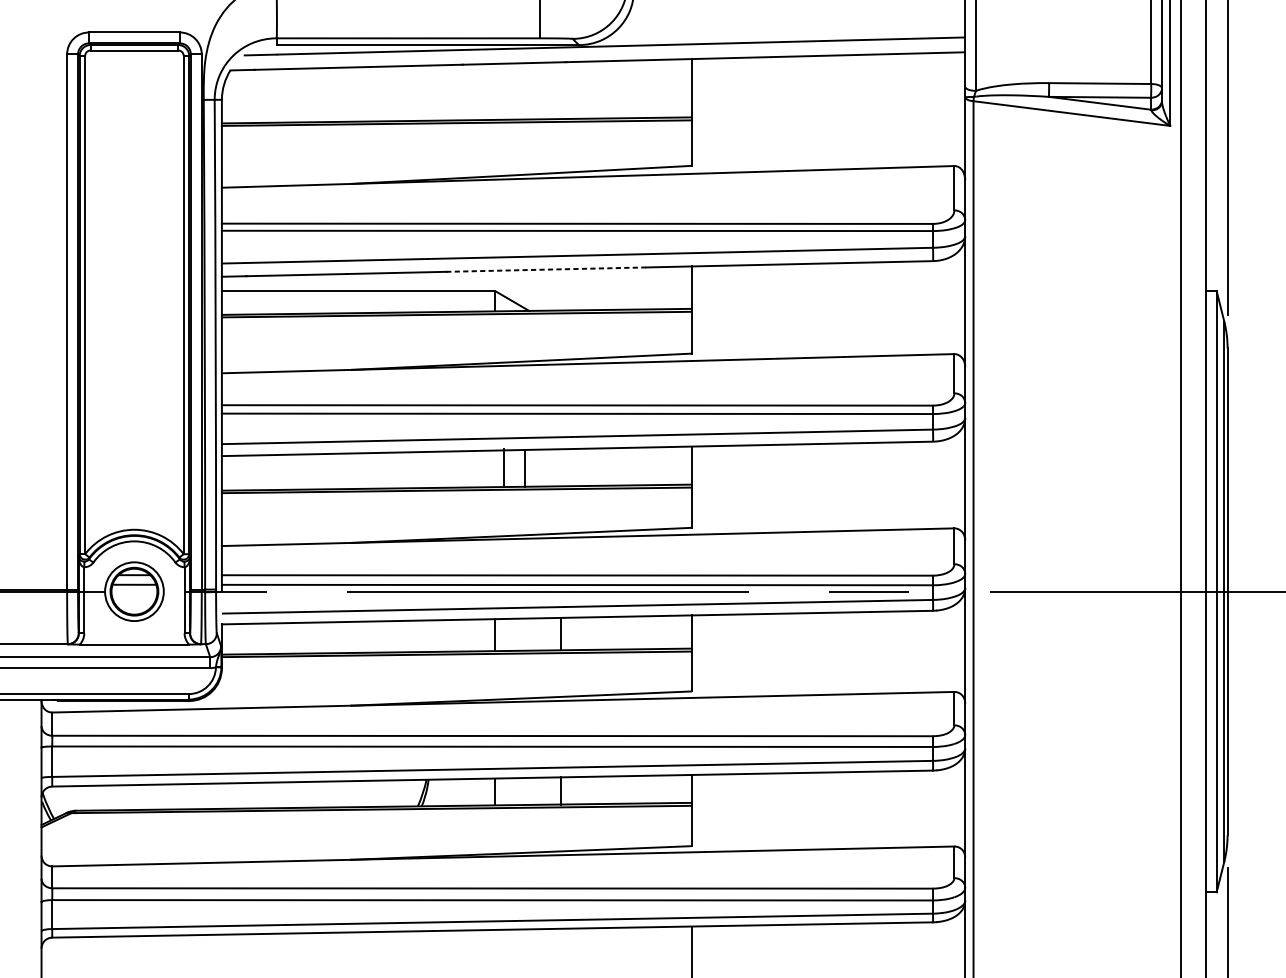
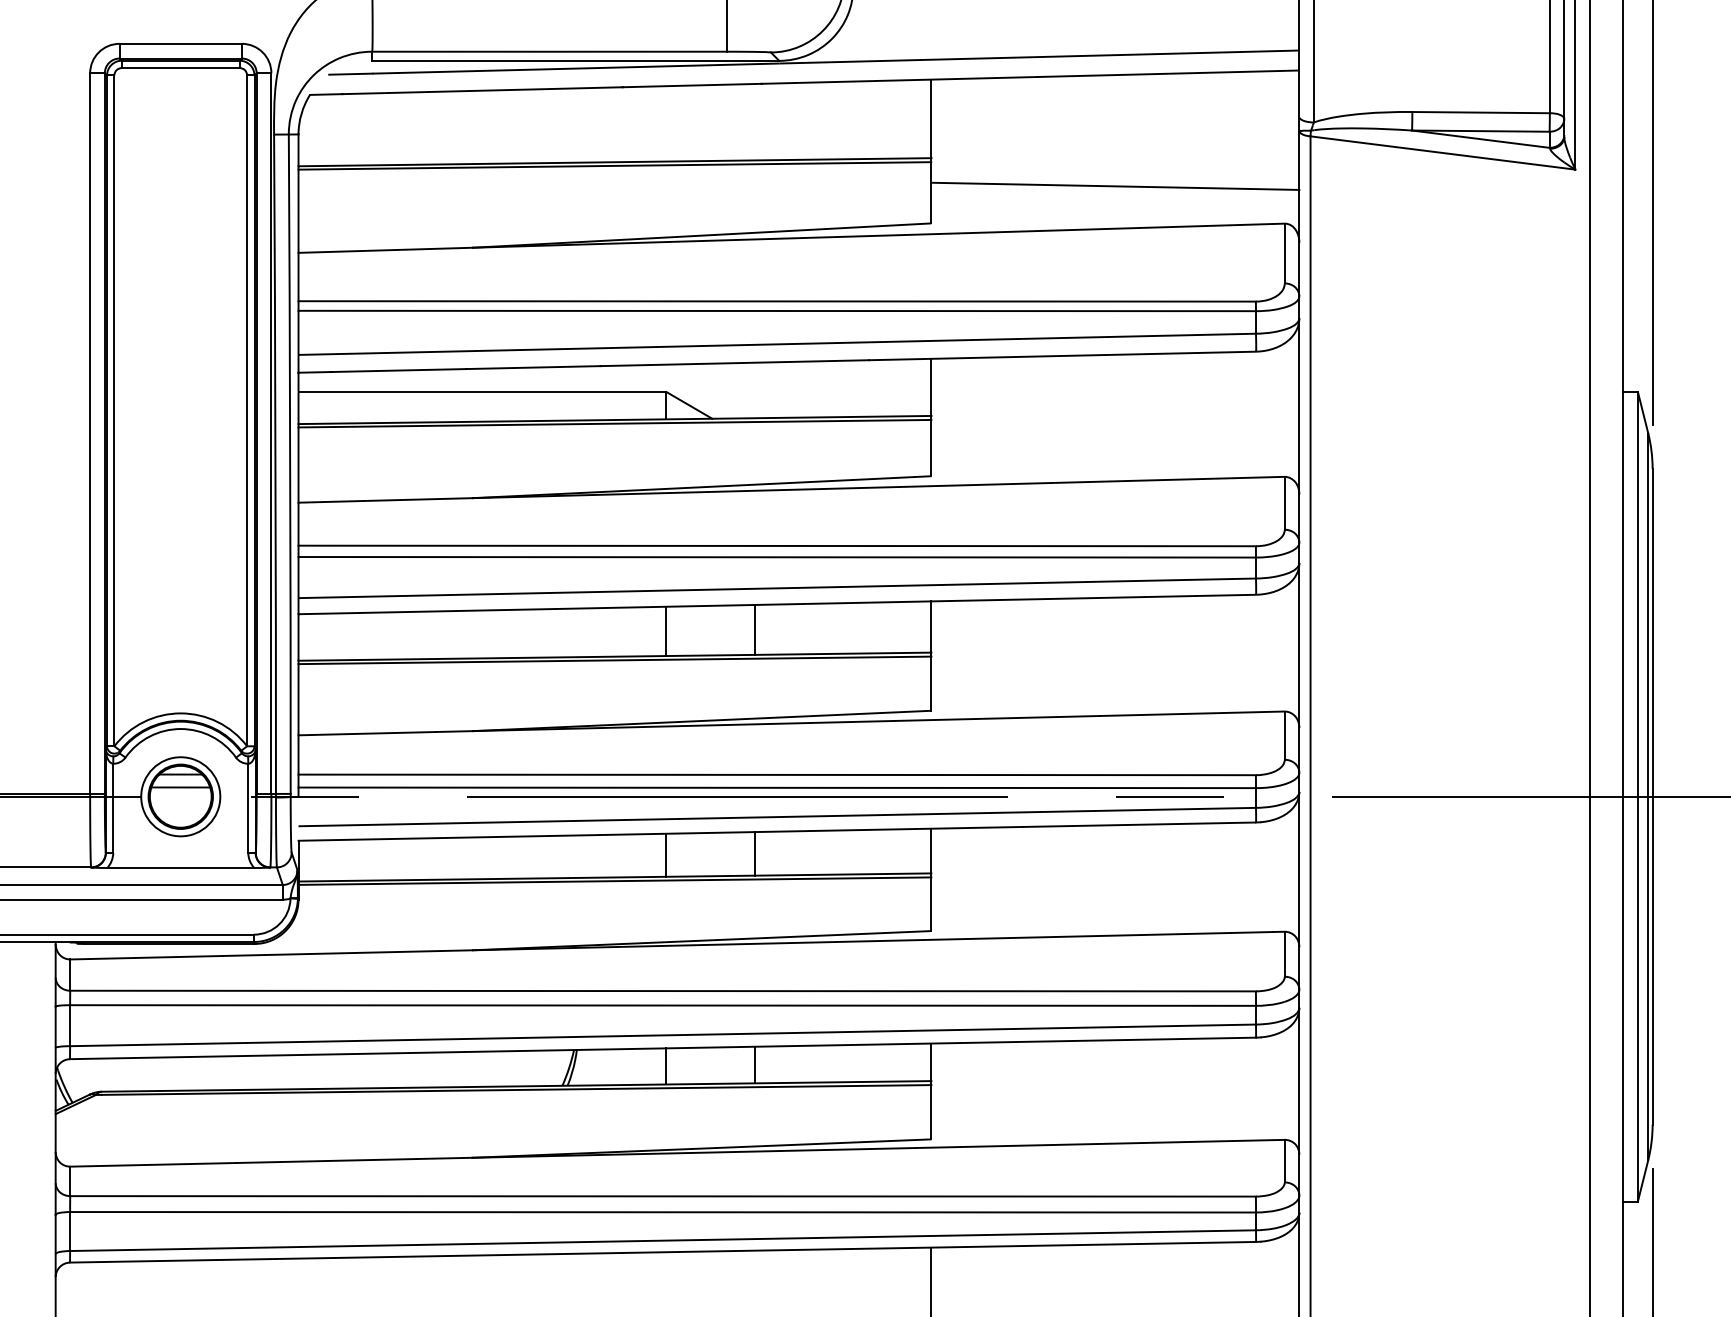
line: (828, 137) -> (1115, 185), added
line: (546, 269) -> (735, 363), dashed -> solid
line: (503, 467) -> (754, 629), moved
line: (524, 468) -> (666, 631), moved

